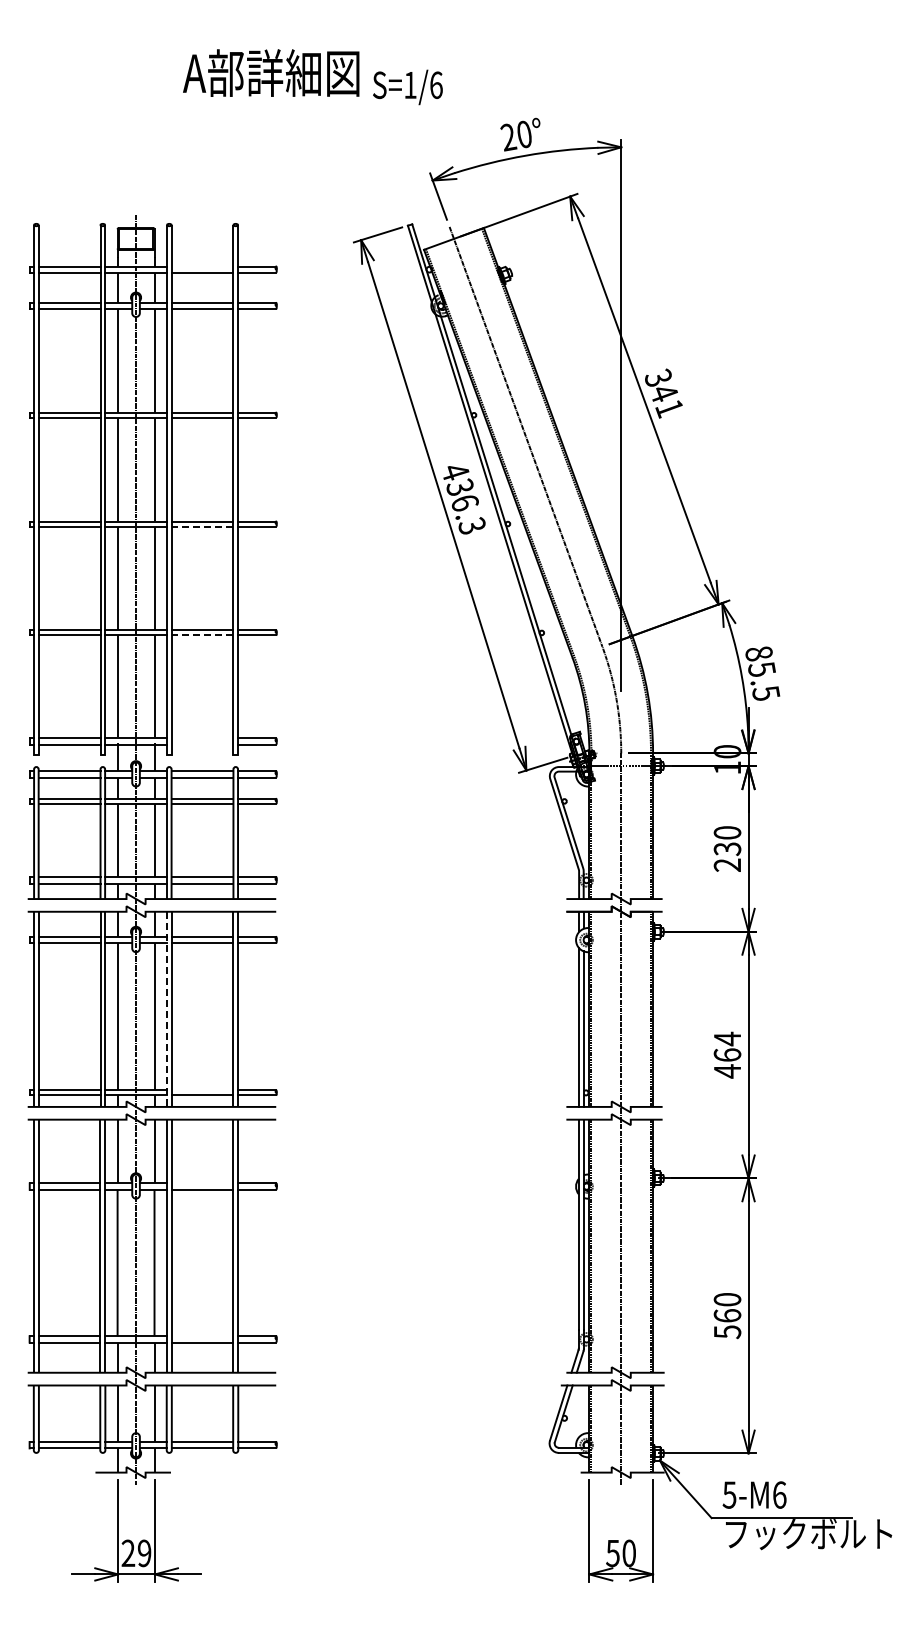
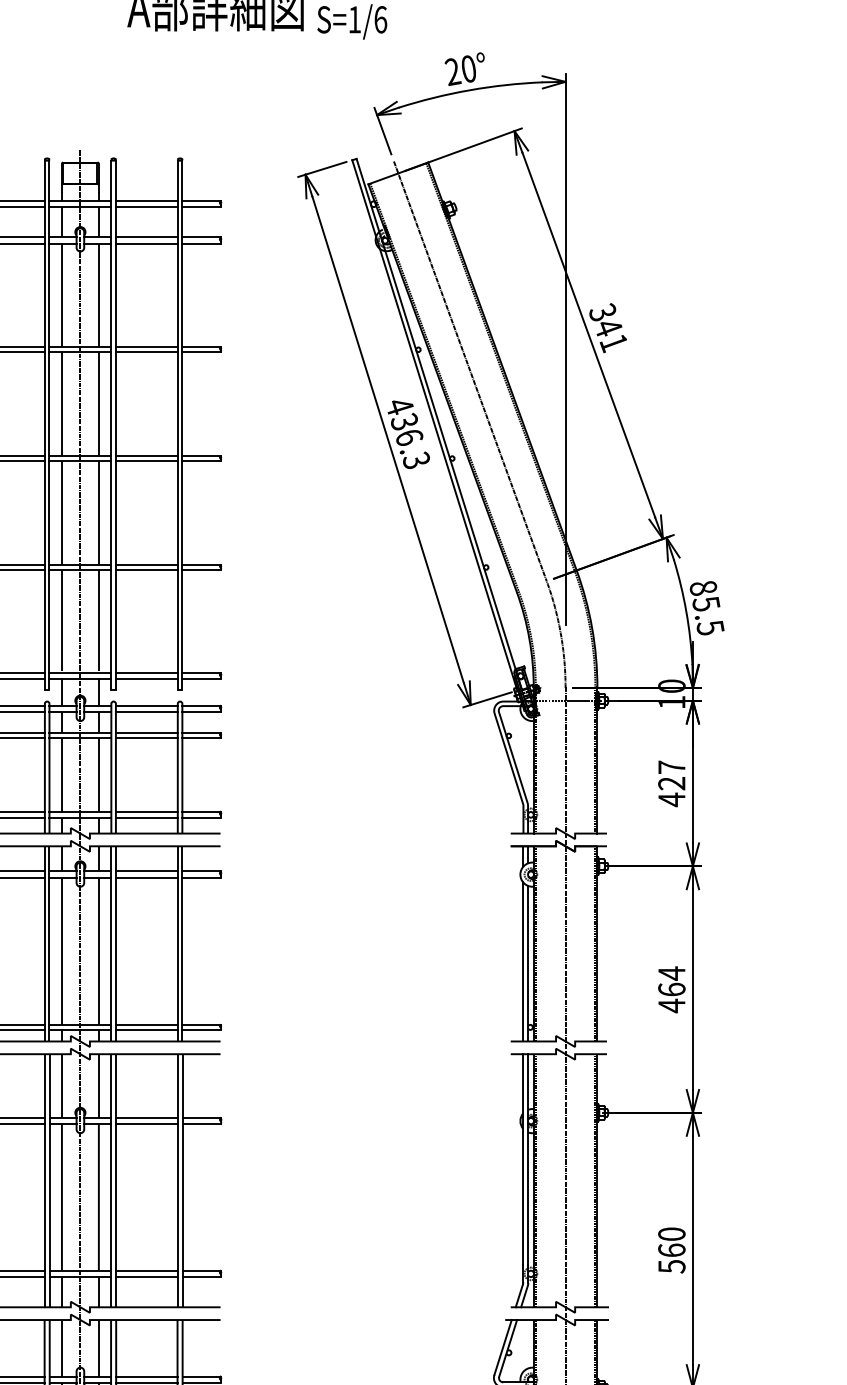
line: (202, 266) -> (146, 201), added
line: (202, 526) -> (146, 461), dashed -> solid
line: (202, 635) -> (146, 570), dashed -> solid
line: (202, 738) -> (146, 673), added
line: (202, 744) -> (146, 679), added
text: (727, 849) -> (671, 784), 230 -> 427
line: (166, 1009) -> (110, 944), dashed -> solid
line: (202, 1090) -> (146, 1025), added
line: (202, 1183) -> (146, 1118), added
line: (202, 1336) -> (146, 1271), added

